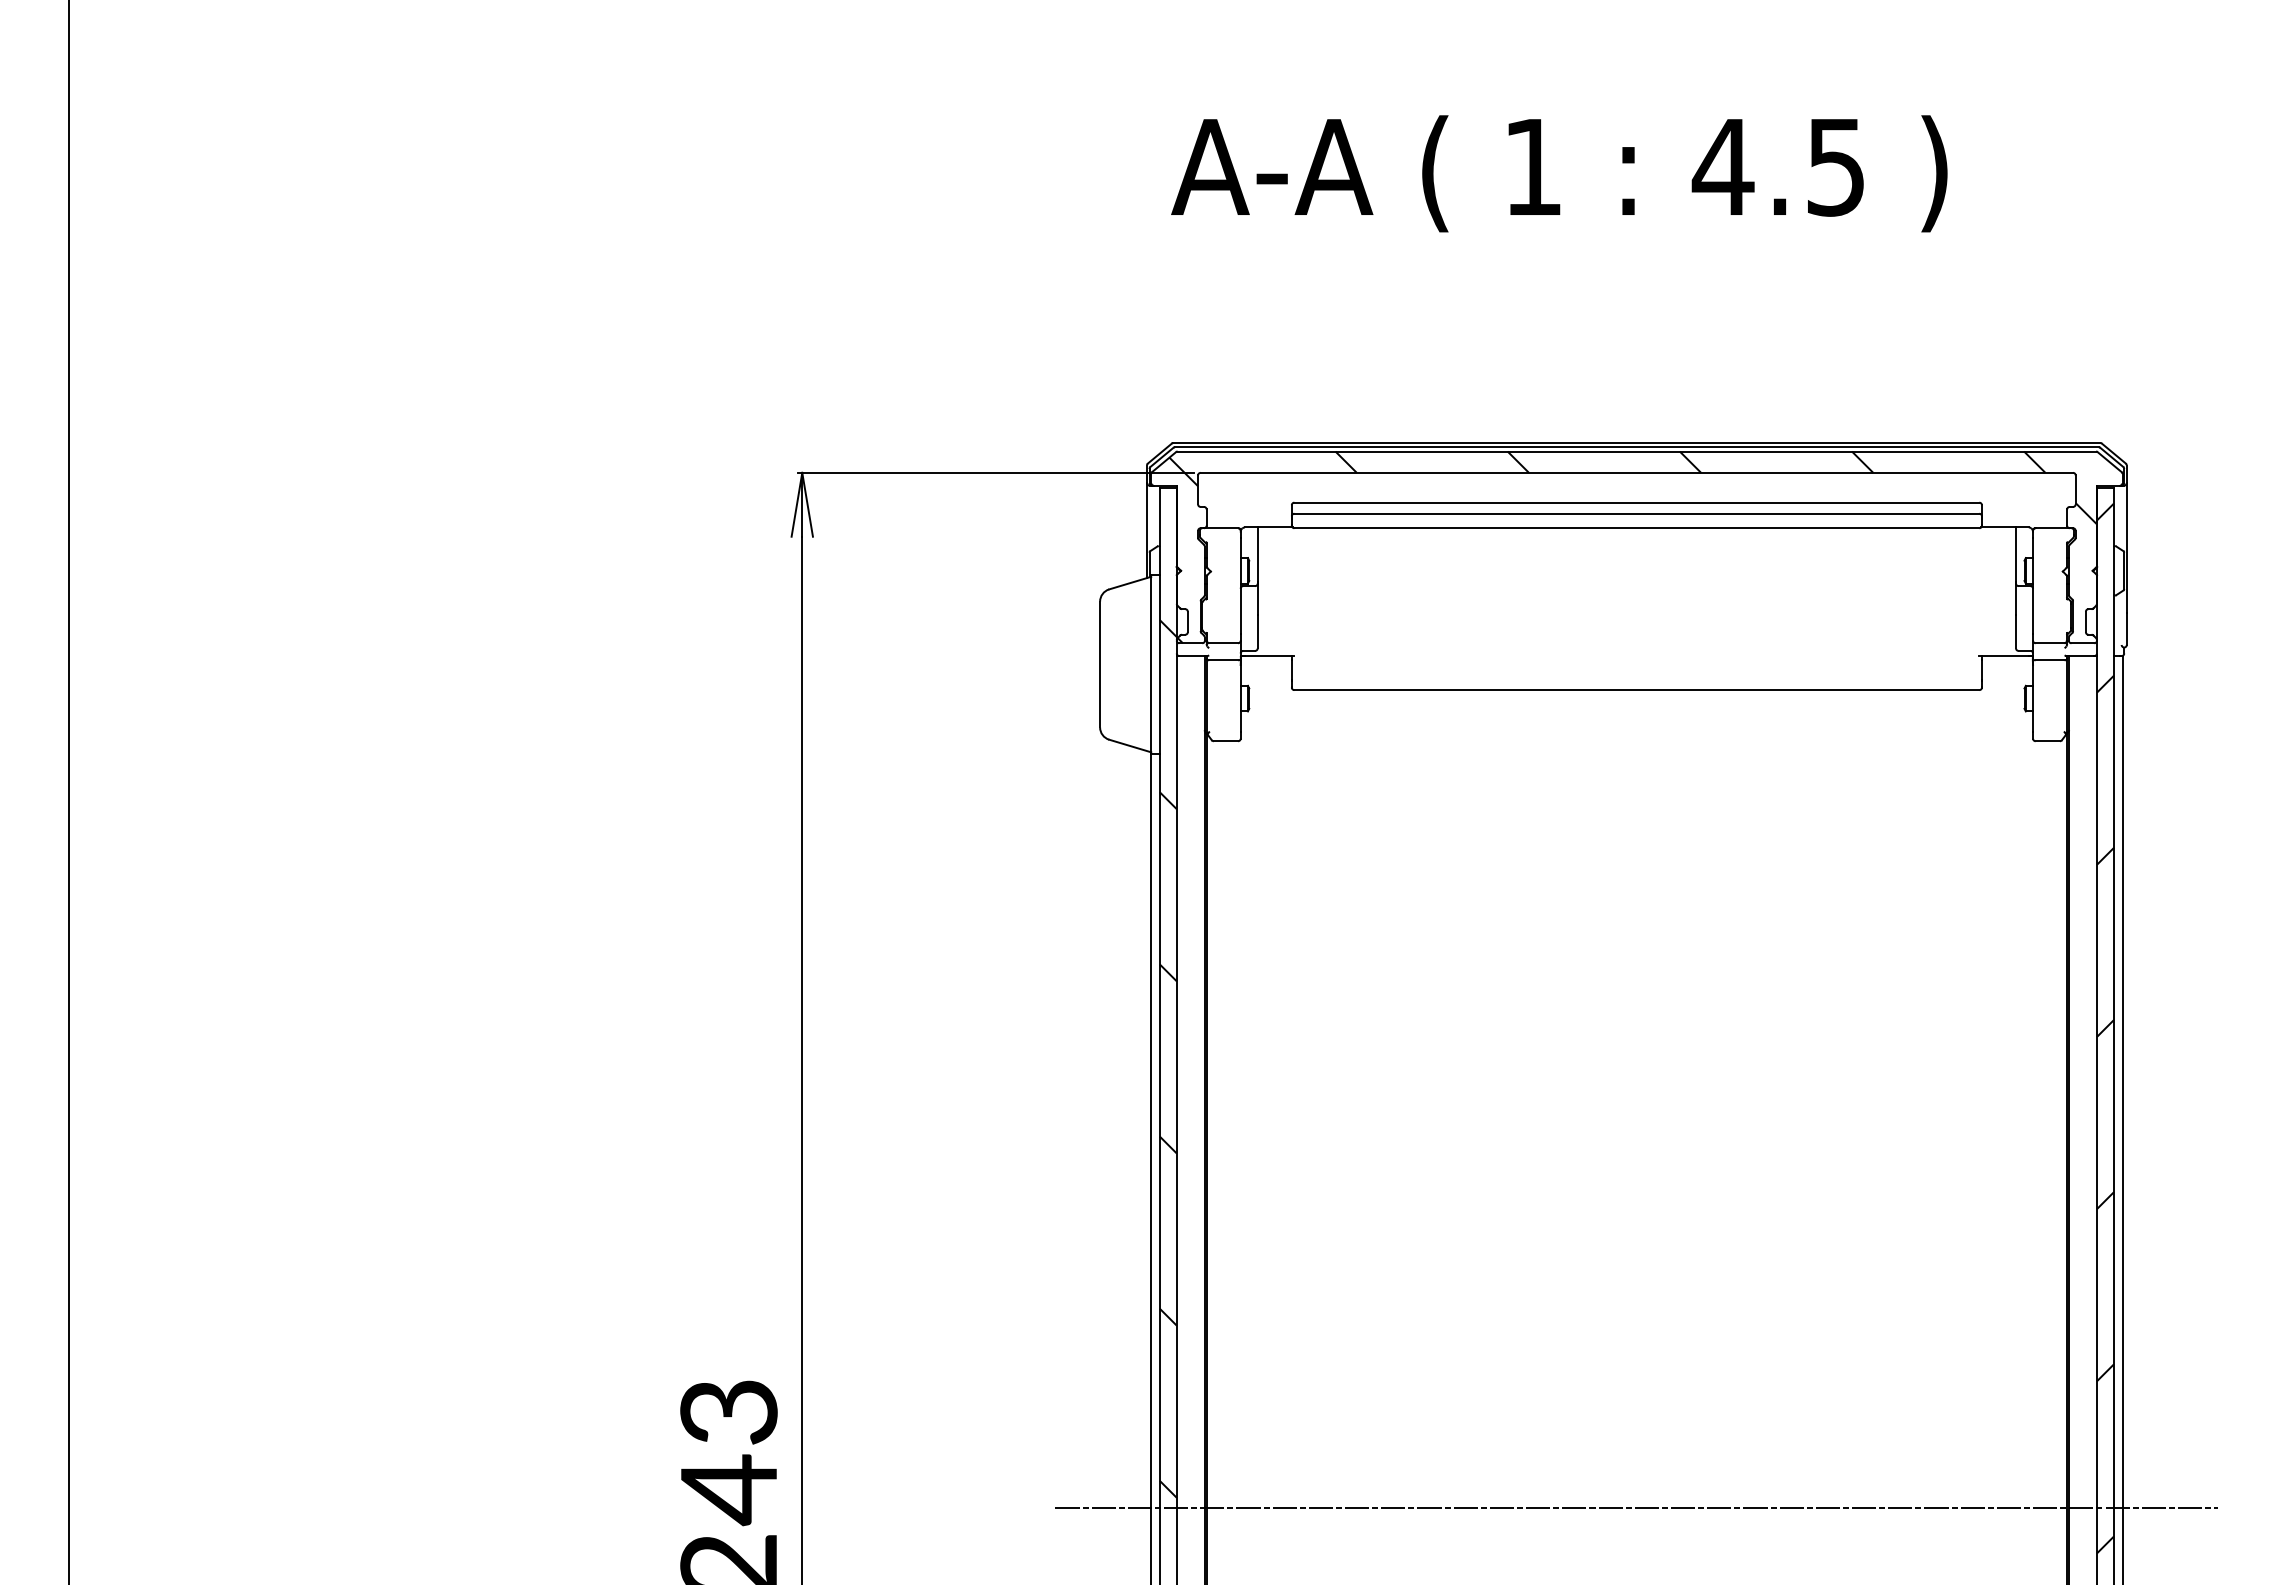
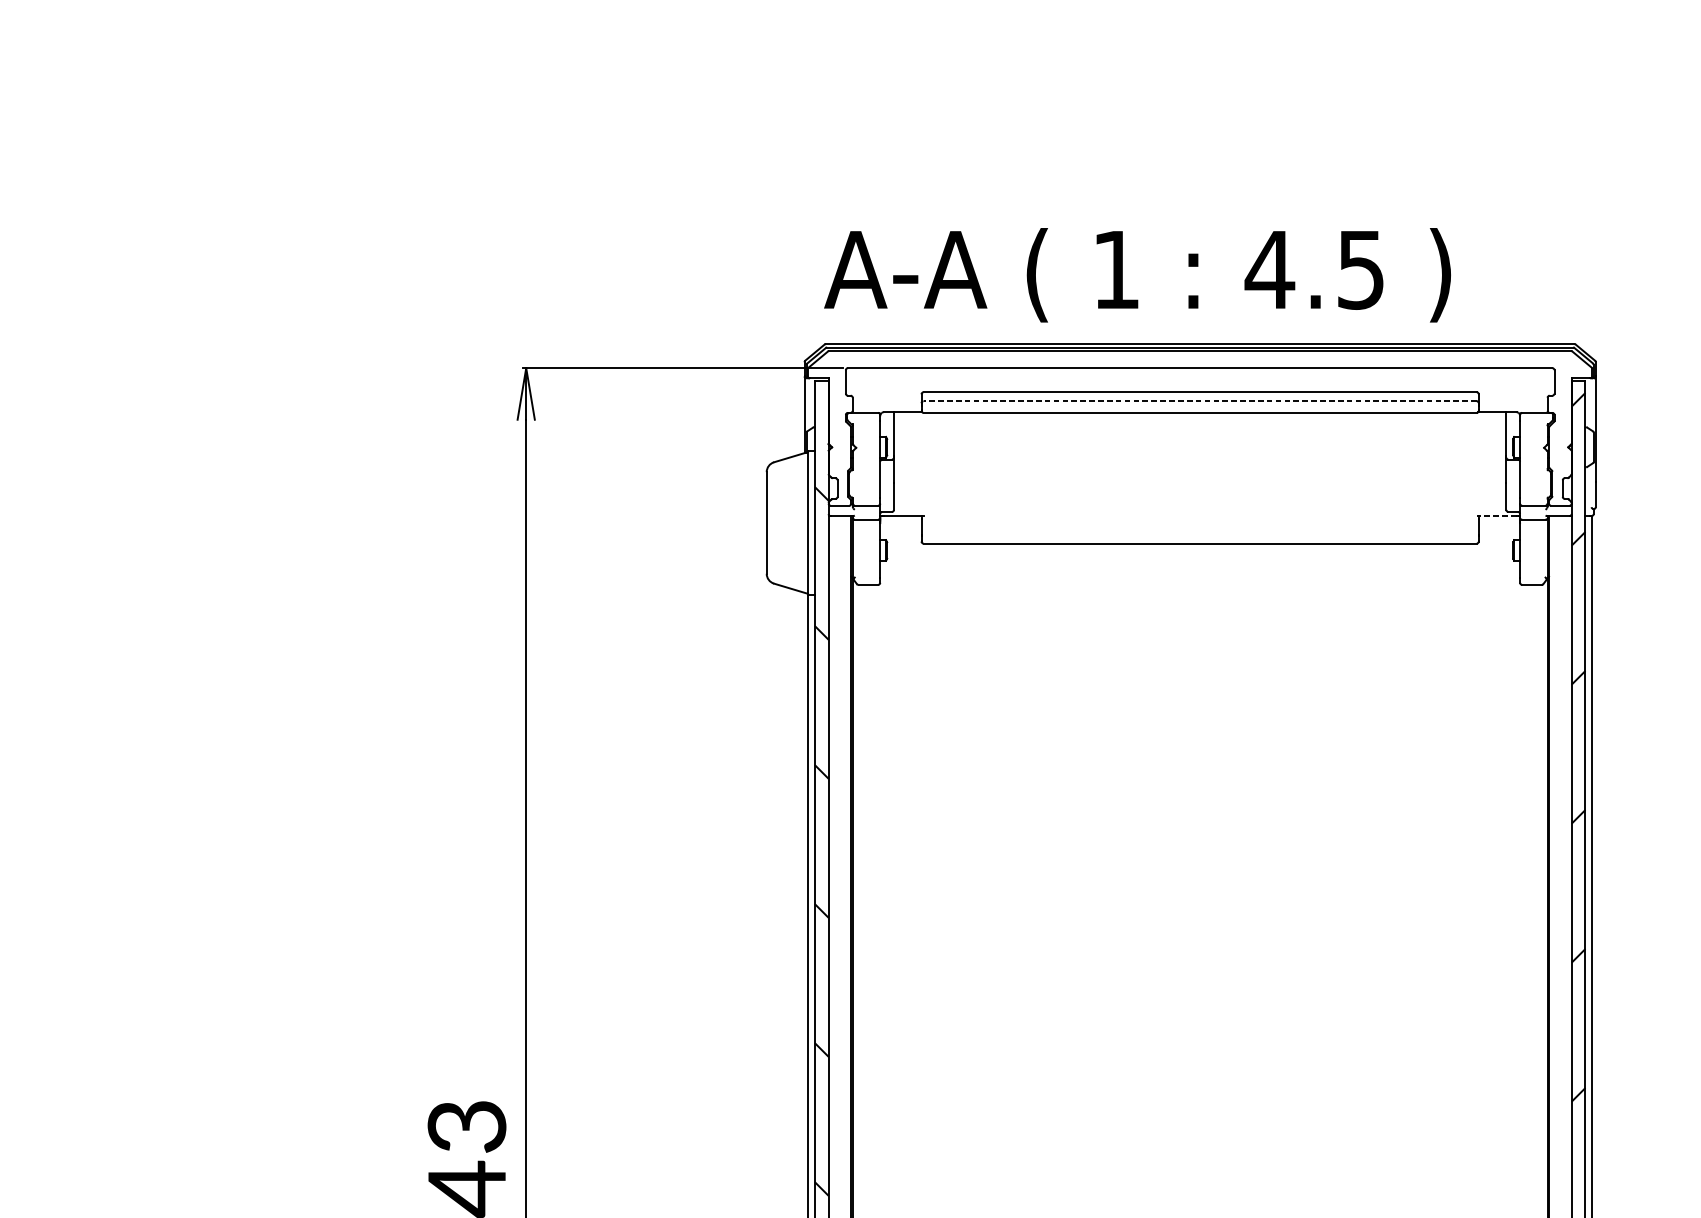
text: (1559, 173) -> (1137, 275), moved
line: (1636, 513) -> (1199, 400), solid -> dashed
hatch: (1632, 547) -> (1196, 428), removed
line: (2004, 656) -> (1497, 516), solid -> dashed
line: (1636, 1508) -> (1199, 1204), removed

